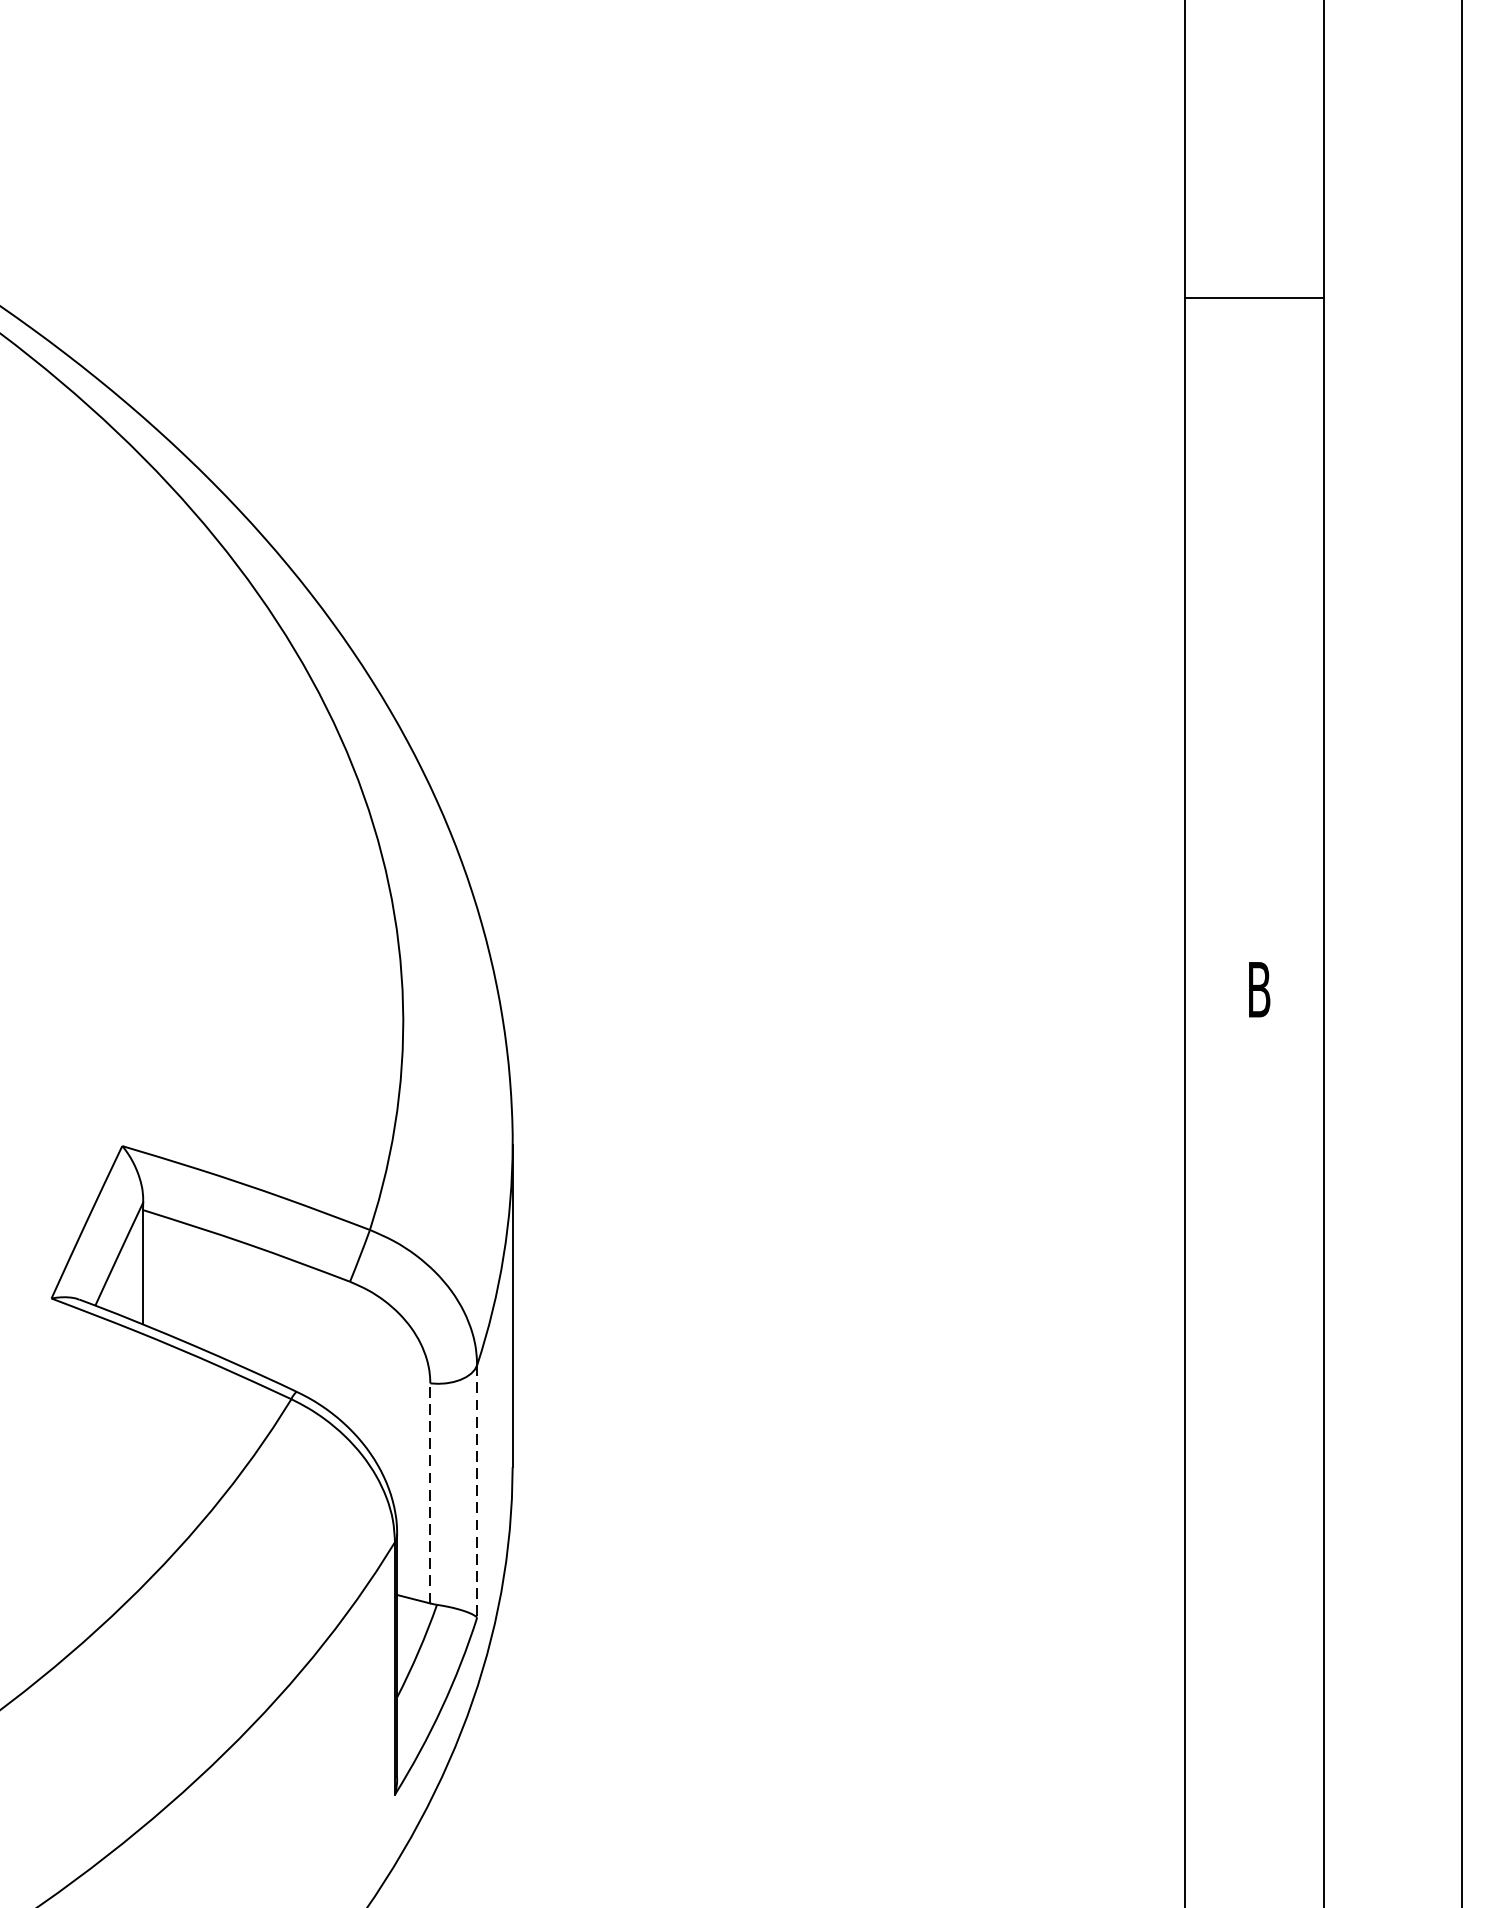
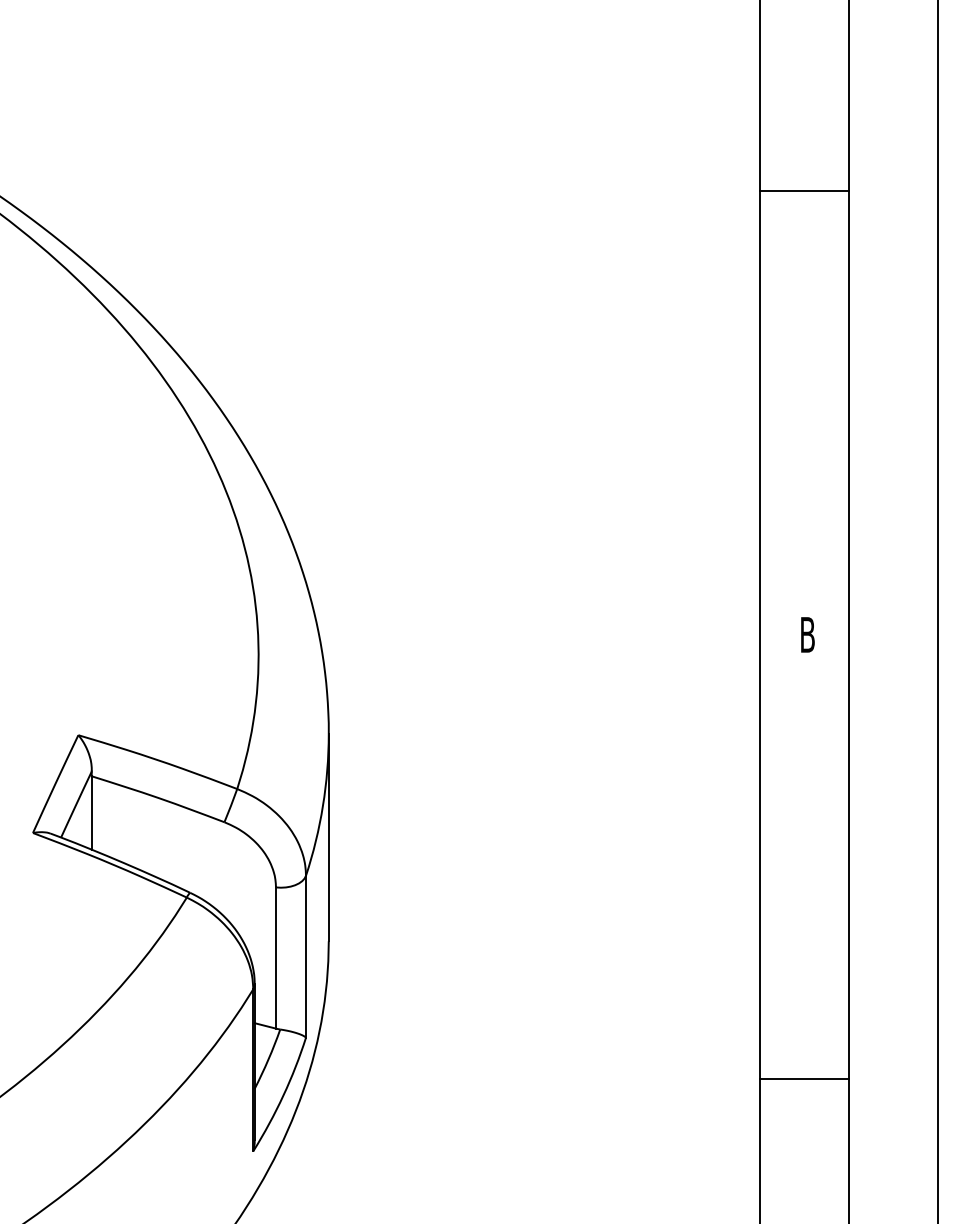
line: (477, 1491) -> (306, 956), dashed -> solid
line: (429, 1494) -> (275, 958), dashed -> solid
line: (1254, 1681) -> (804, 1078), added

